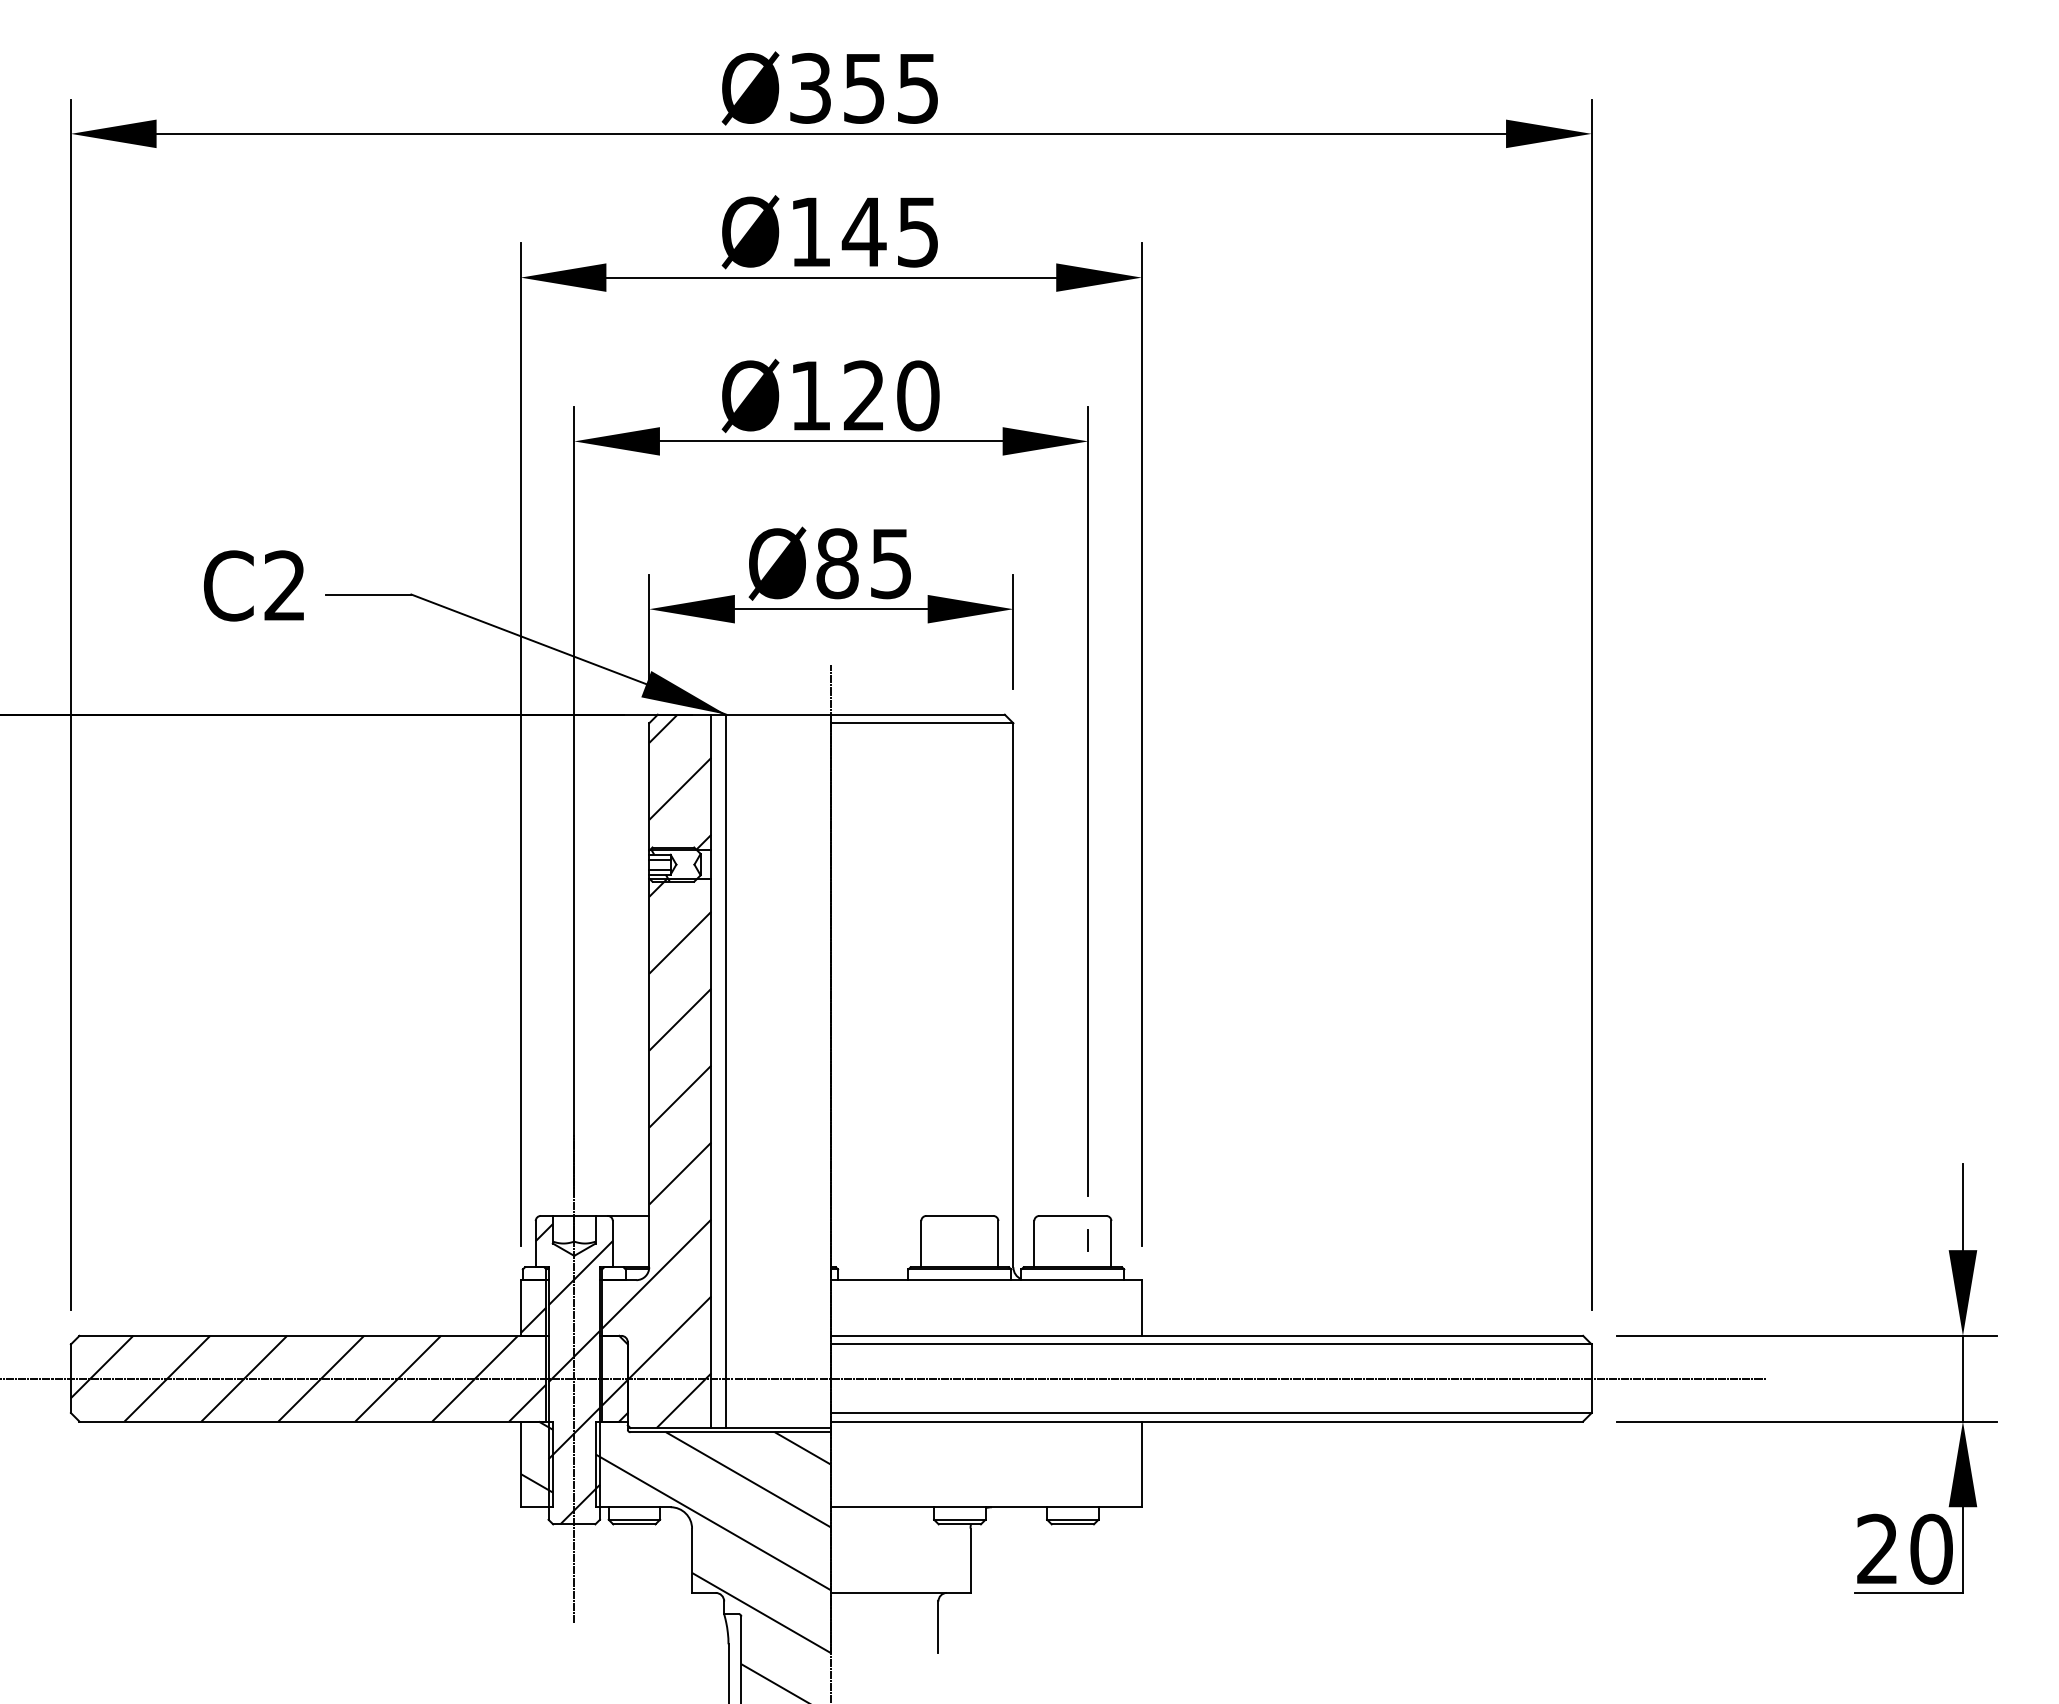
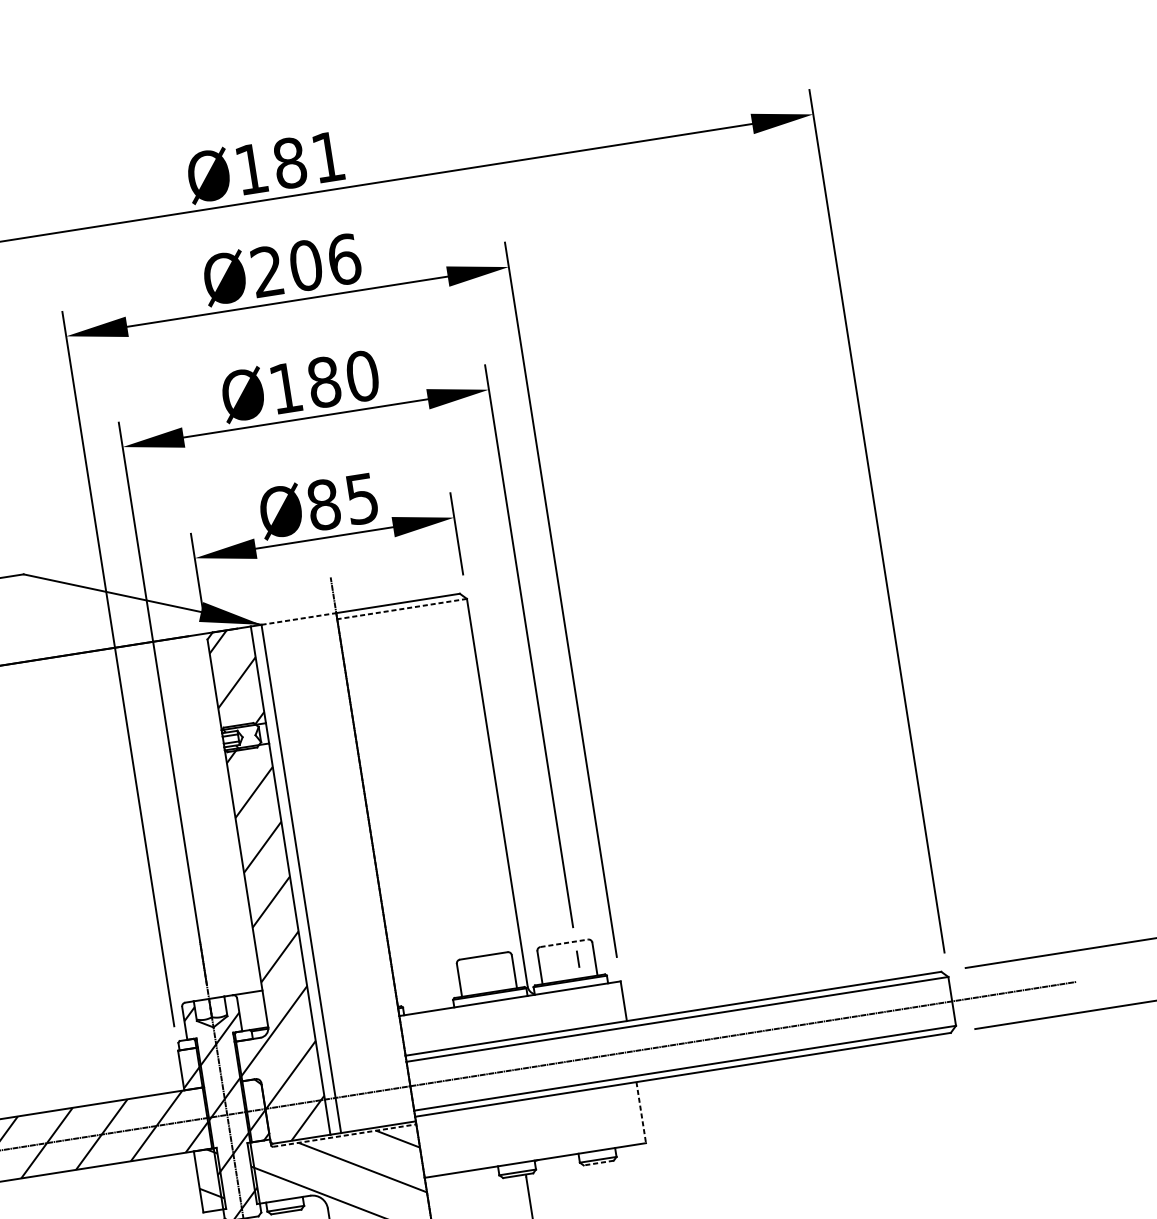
text: (863, 88) -> (289, 163), Ø355 -> Ø181
text: (864, 231) -> (306, 265), Ø145 -> Ø206
text: (864, 395) -> (324, 381), Ø120 -> Ø180
line: (779, 714) -> (299, 618), solid -> dashed
line: (921, 723) -> (401, 609), solid -> dashed
line: (1073, 1215) -> (564, 942), solid -> dashed
line: (731, 1432) -> (345, 1135), solid -> dashed
line: (1141, 1464) -> (640, 1112), solid -> dashed
line: (1072, 1524) -> (598, 1163), solid -> dashed

